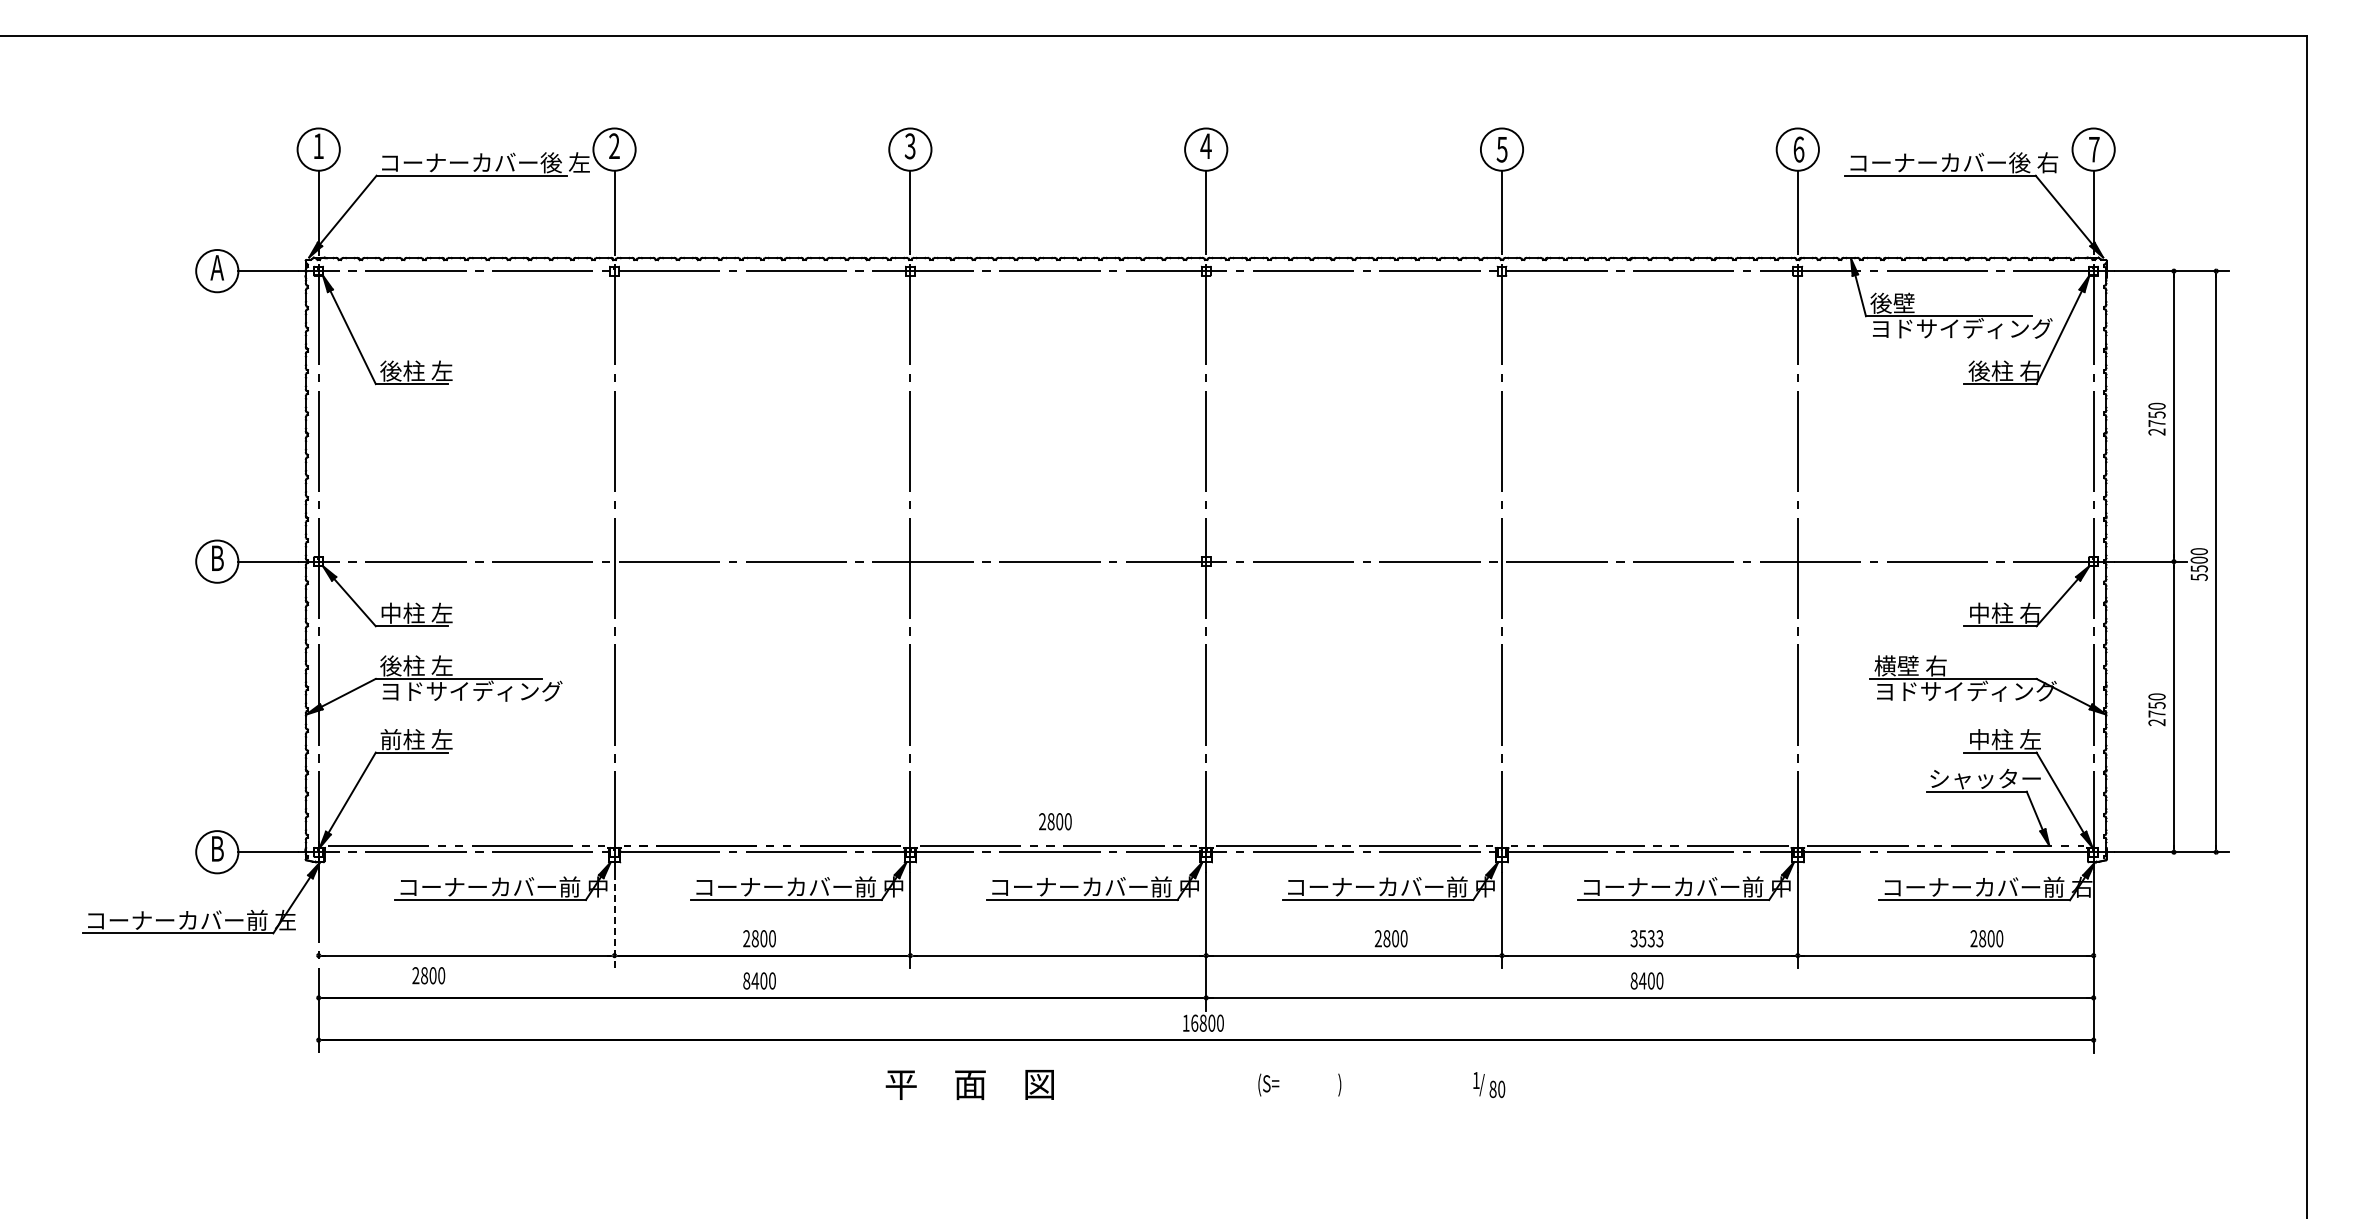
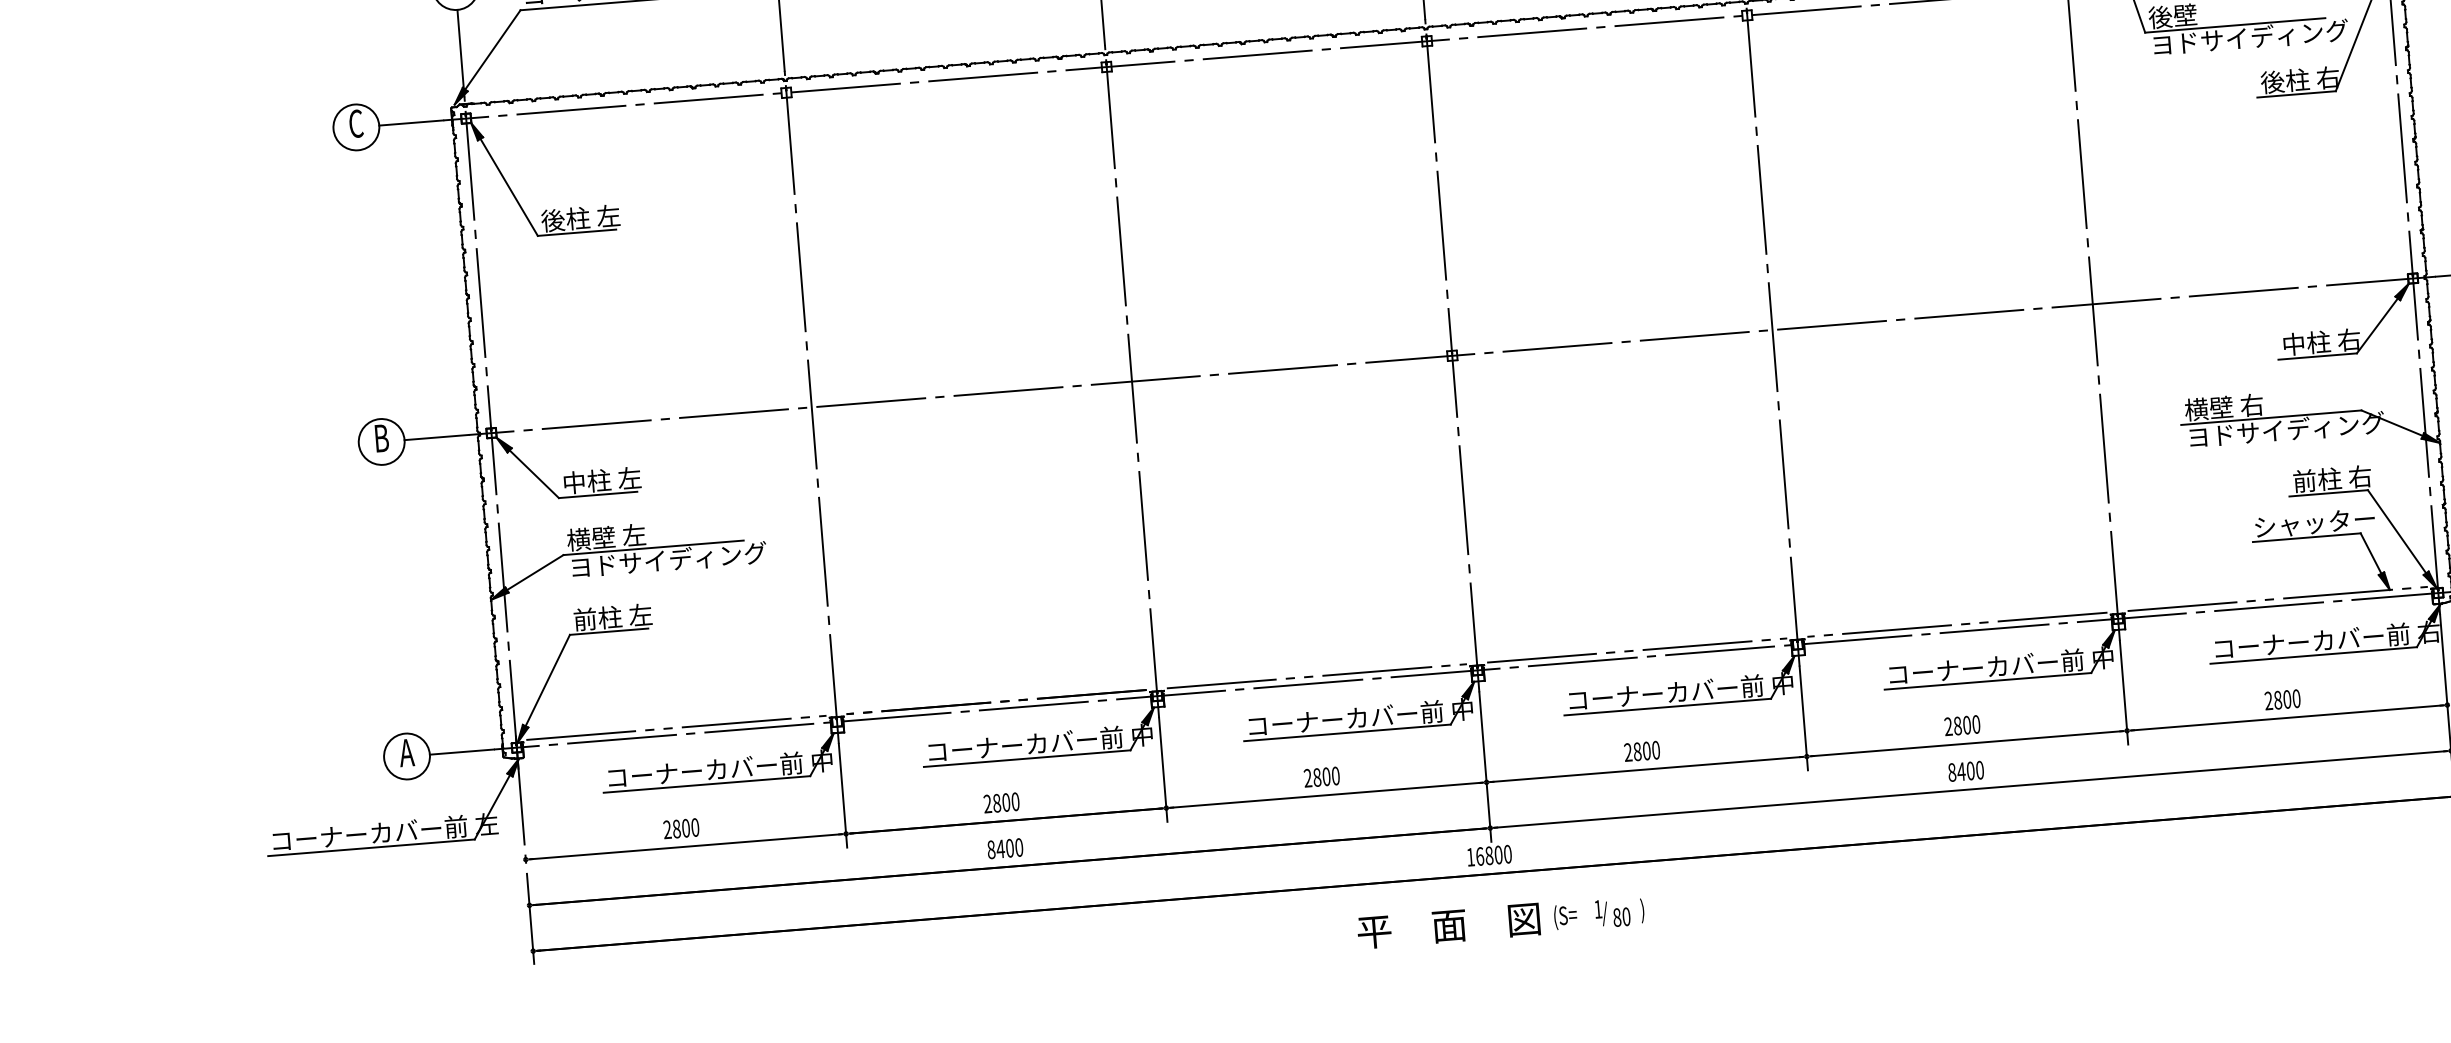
text: (217, 267) -> (356, 123), A -> C
text: (402, 665) -> (591, 538), 後柱 左 -> 横壁 左
text: (2004, 739) -> (2332, 478), 中柱 左 -> 前柱 右
text: (1055, 821) -> (1321, 776), moved
text: (217, 848) -> (406, 752), B -> A
line: (614, 920) -> (842, 795), dashed -> solid
text: (1390, 938) -> (1641, 751), moved
text: (1646, 938) -> (1961, 725), 3533 -> 2800
text: (1986, 938) -> (2282, 699), moved
text: (428, 975) -> (681, 828), moved
text: (969, 1084) -> (1448, 925), moved
text: (1489, 1085) -> (1612, 913), moved

